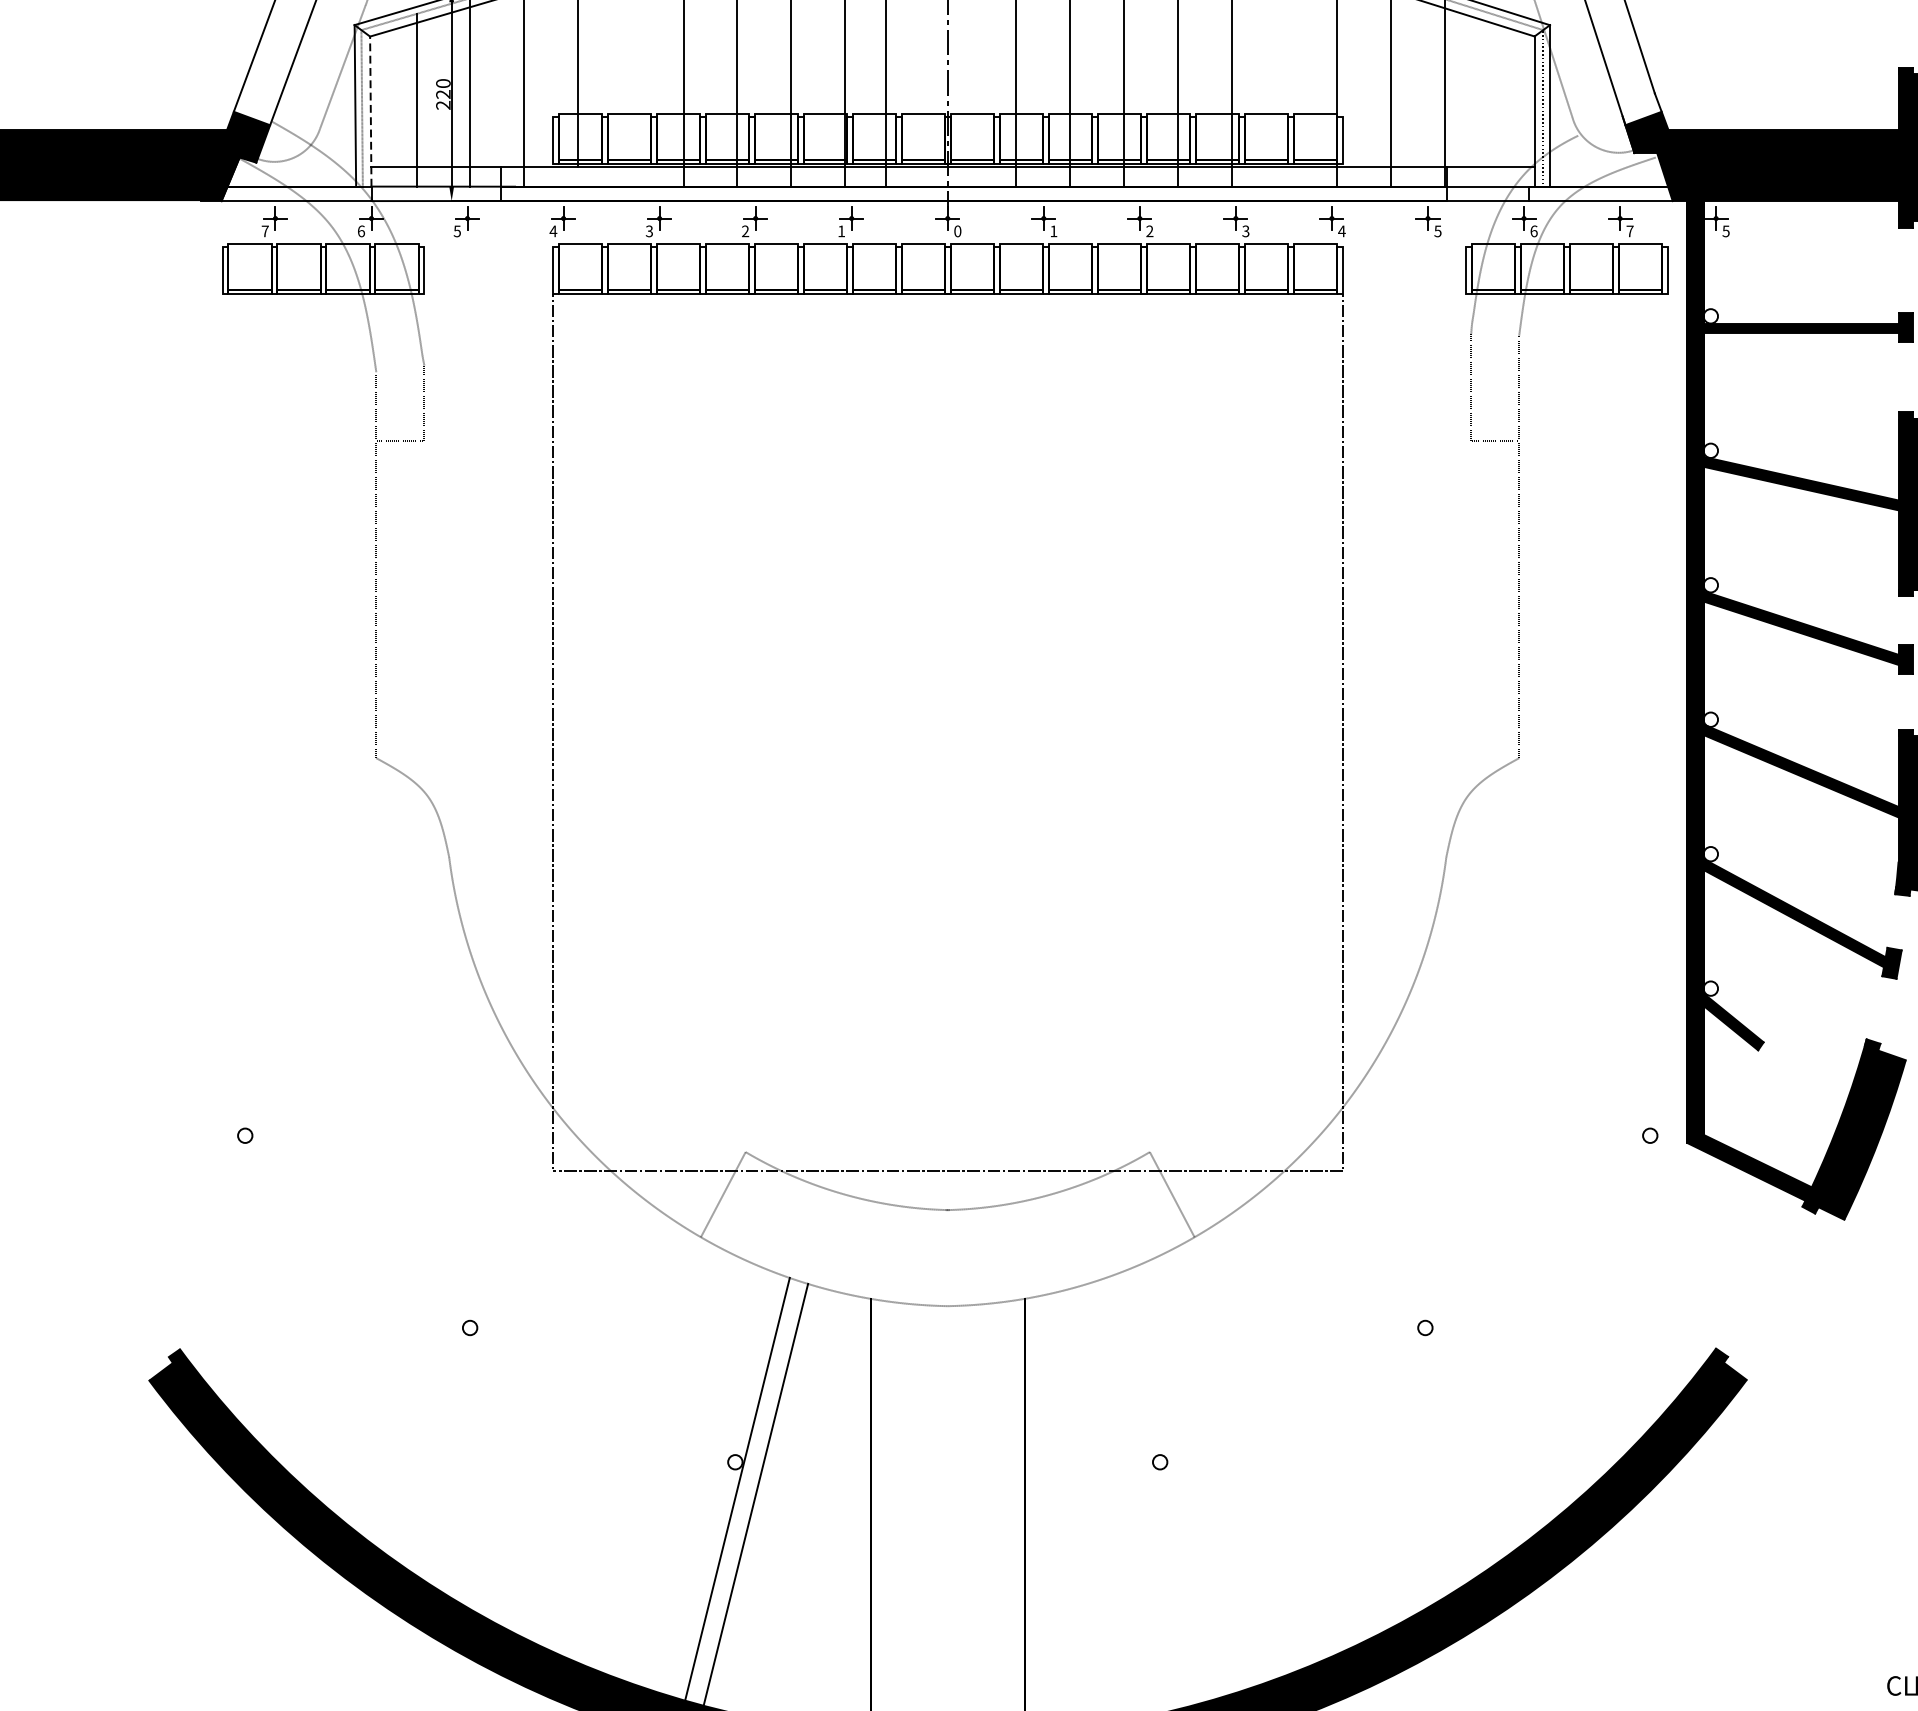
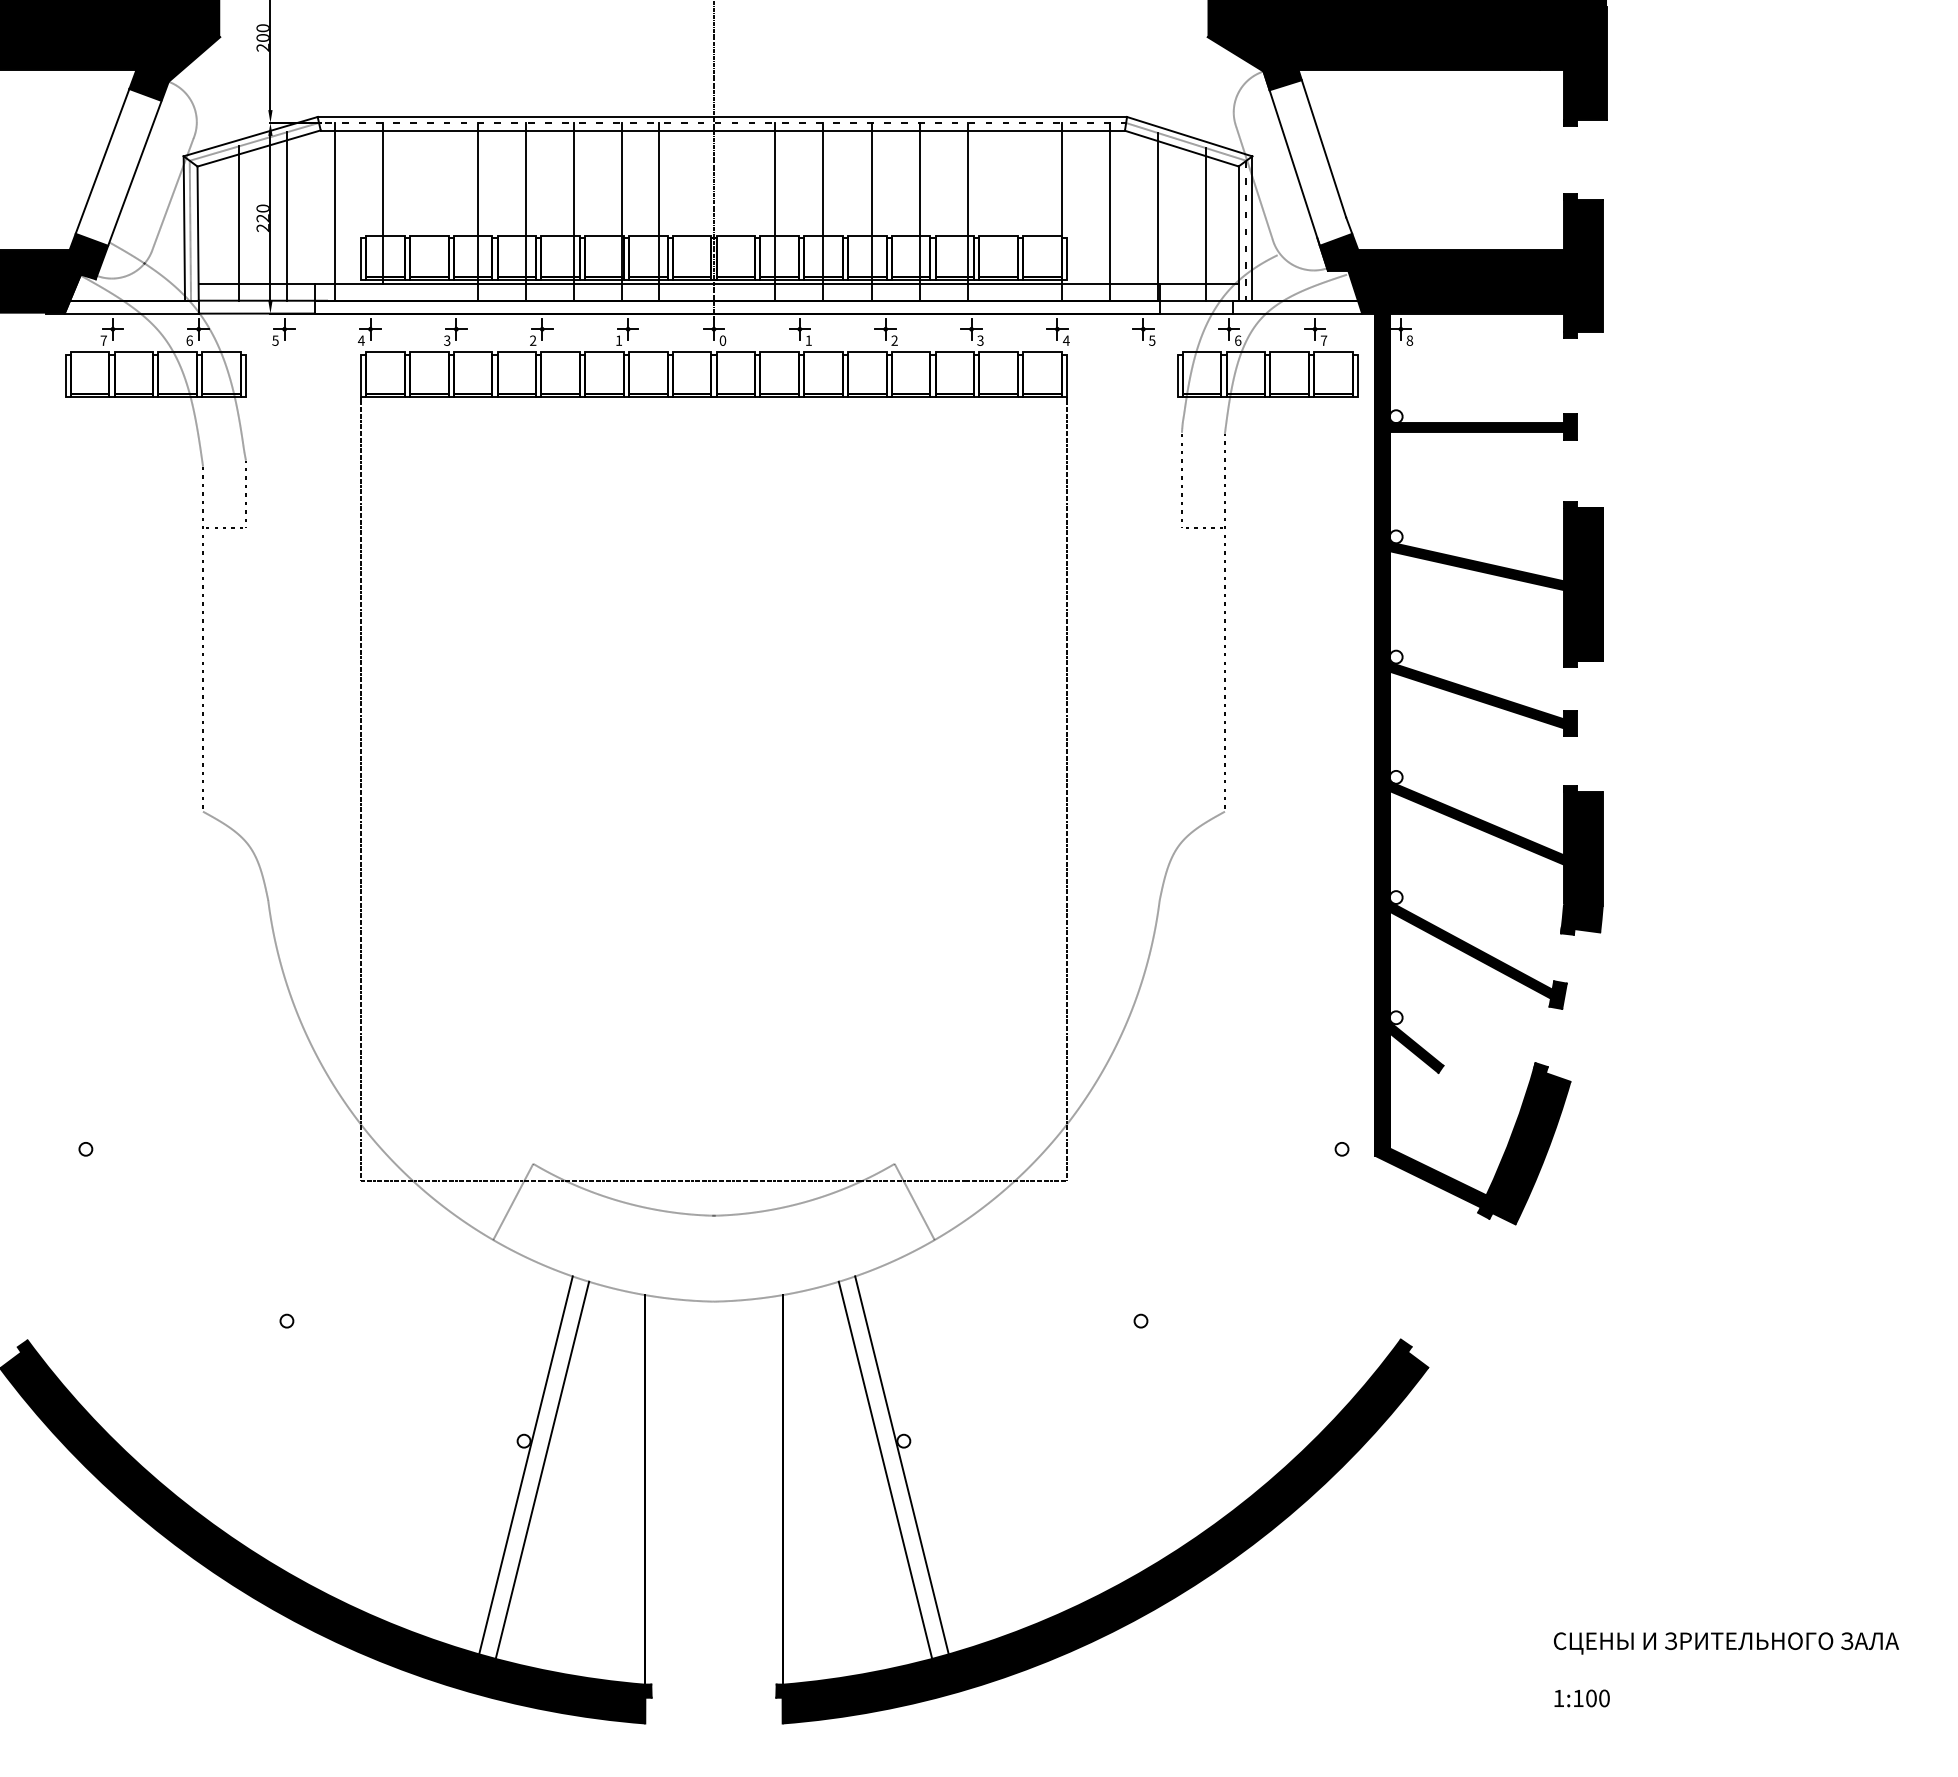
line: (1498, 101) -> (1206, 224), added
line: (371, 111) -> (198, 233), dashed -> solid
text: (1725, 231) -> (1409, 340), 5 -> 8
line: (1157, 1489) -> (901, 1465), added
line: (1139, 1493) -> (885, 1469), added

